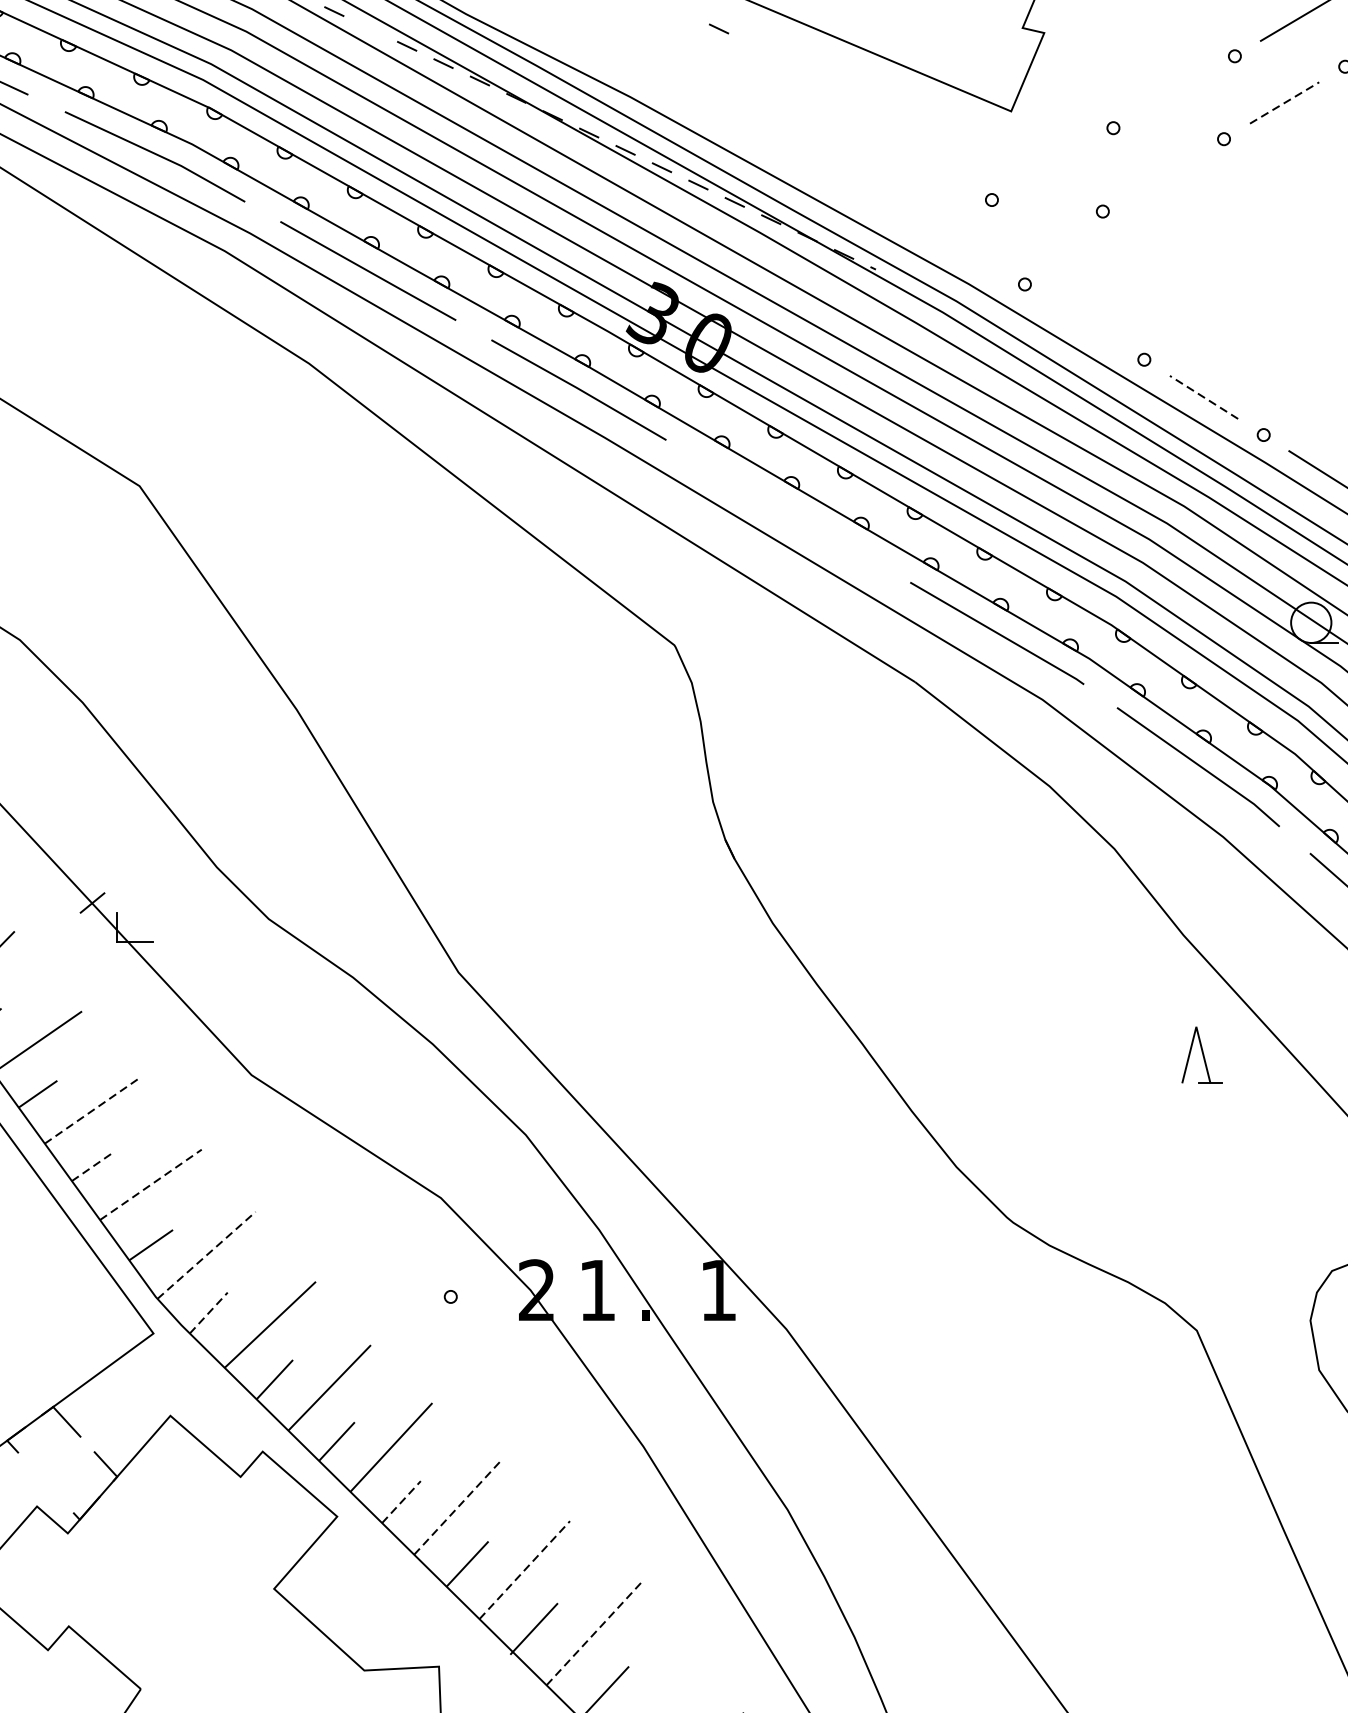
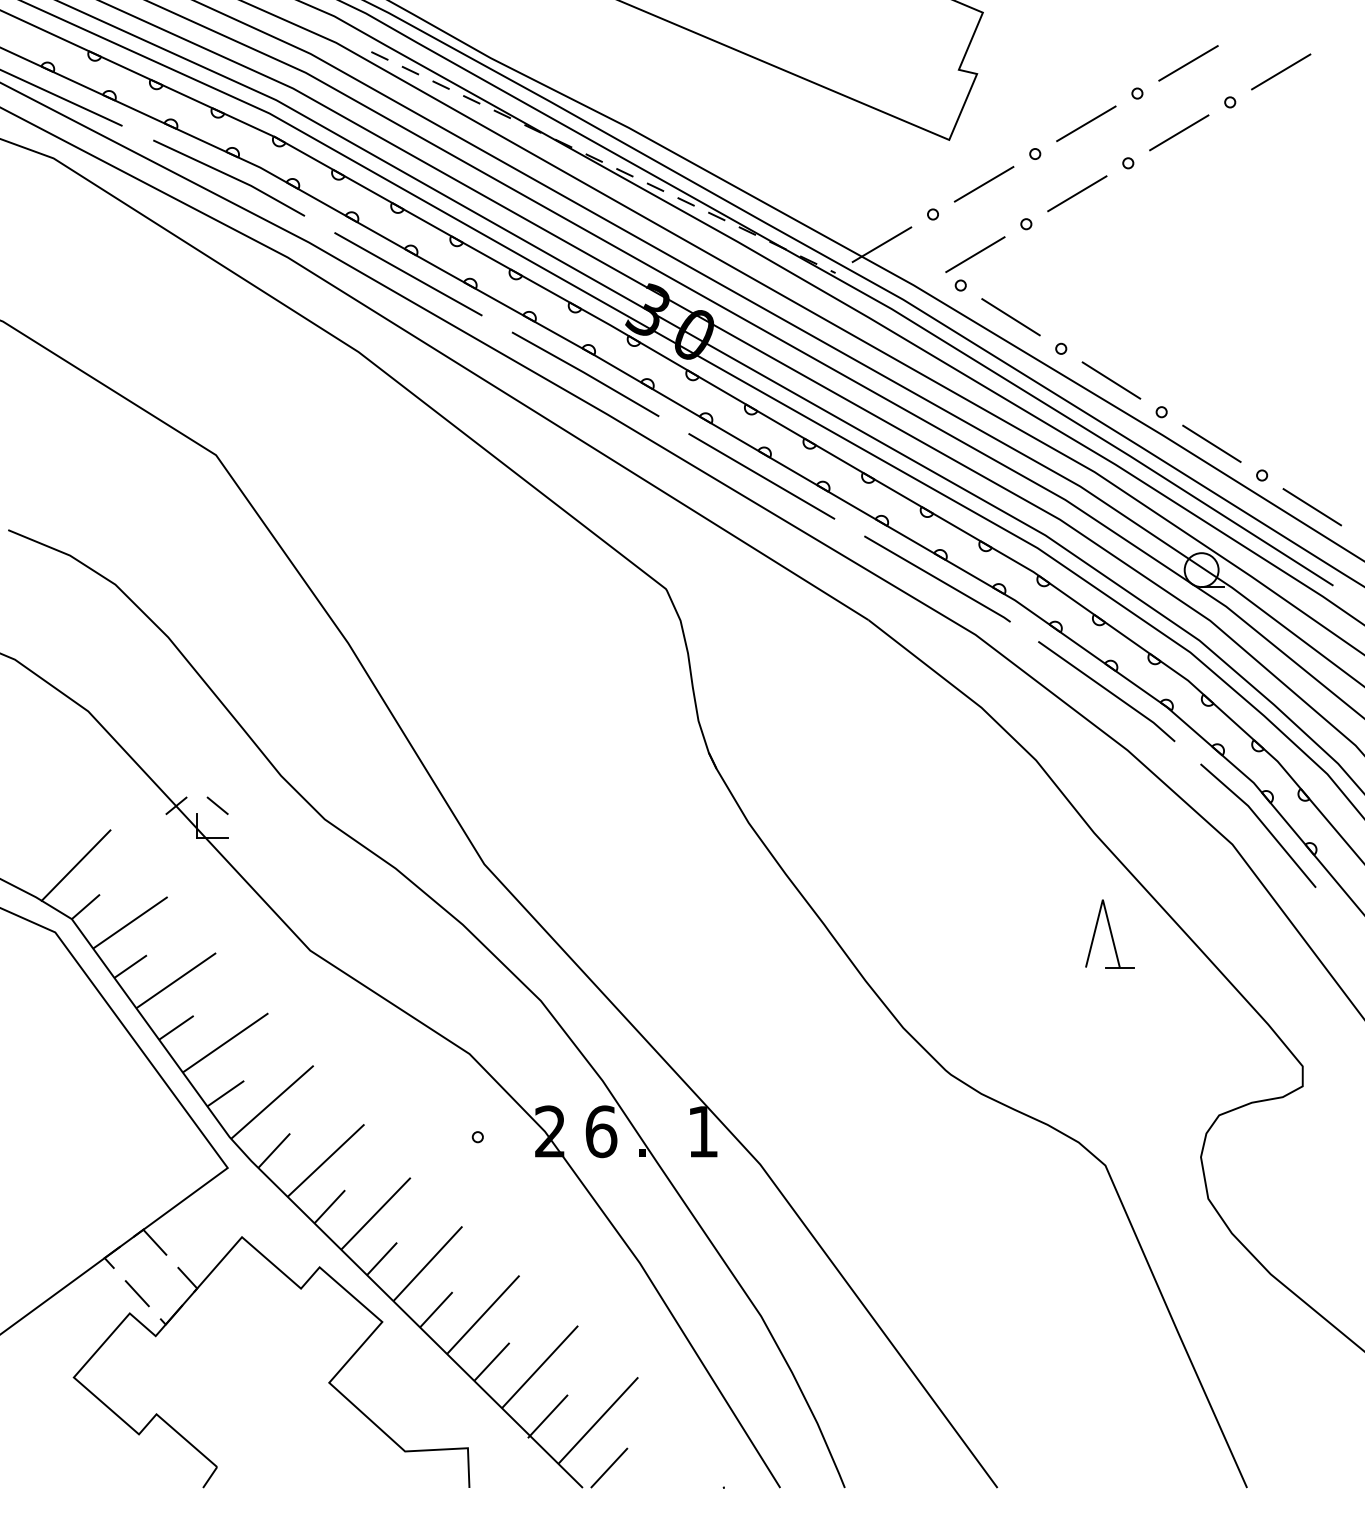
line: (719, 28) -> (410, 70), moved
line: (1174, 91) -> (1086, 123), added
line: (1284, 102) -> (1179, 132), dashed -> solid
line: (1051, 164) -> (983, 184), added
line: (1163, 175) -> (1077, 193), added
line: (930, 235) -> (881, 244), added
line: (1042, 247) -> (975, 254), added
line: (1084, 322) -> (1010, 317), added
line: (1204, 397) -> (1111, 380), dashed -> solid
line: (788, 511) -> (761, 476), added
line: (141, 902) -> (217, 805), added
part: (1201, 1054) -> (1109, 933), size x1.43
line: (92, 1110) -> (176, 980), dashed -> solid
line: (92, 1166) -> (176, 1027), dashed -> solid
line: (150, 1184) -> (225, 1042), dashed -> solid
line: (206, 1254) -> (272, 1101), dashed -> solid
text: (597, 1290) -> (601, 1131), 1 -> 6
line: (209, 1312) -> (274, 1150), dashed -> solid
line: (45, 1482) -> (136, 1293), added
line: (401, 1501) -> (436, 1309), dashed -> solid
line: (457, 1507) -> (483, 1314), dashed -> solid
line: (525, 1569) -> (540, 1366), dashed -> solid
line: (594, 1633) -> (598, 1420), dashed -> solid

